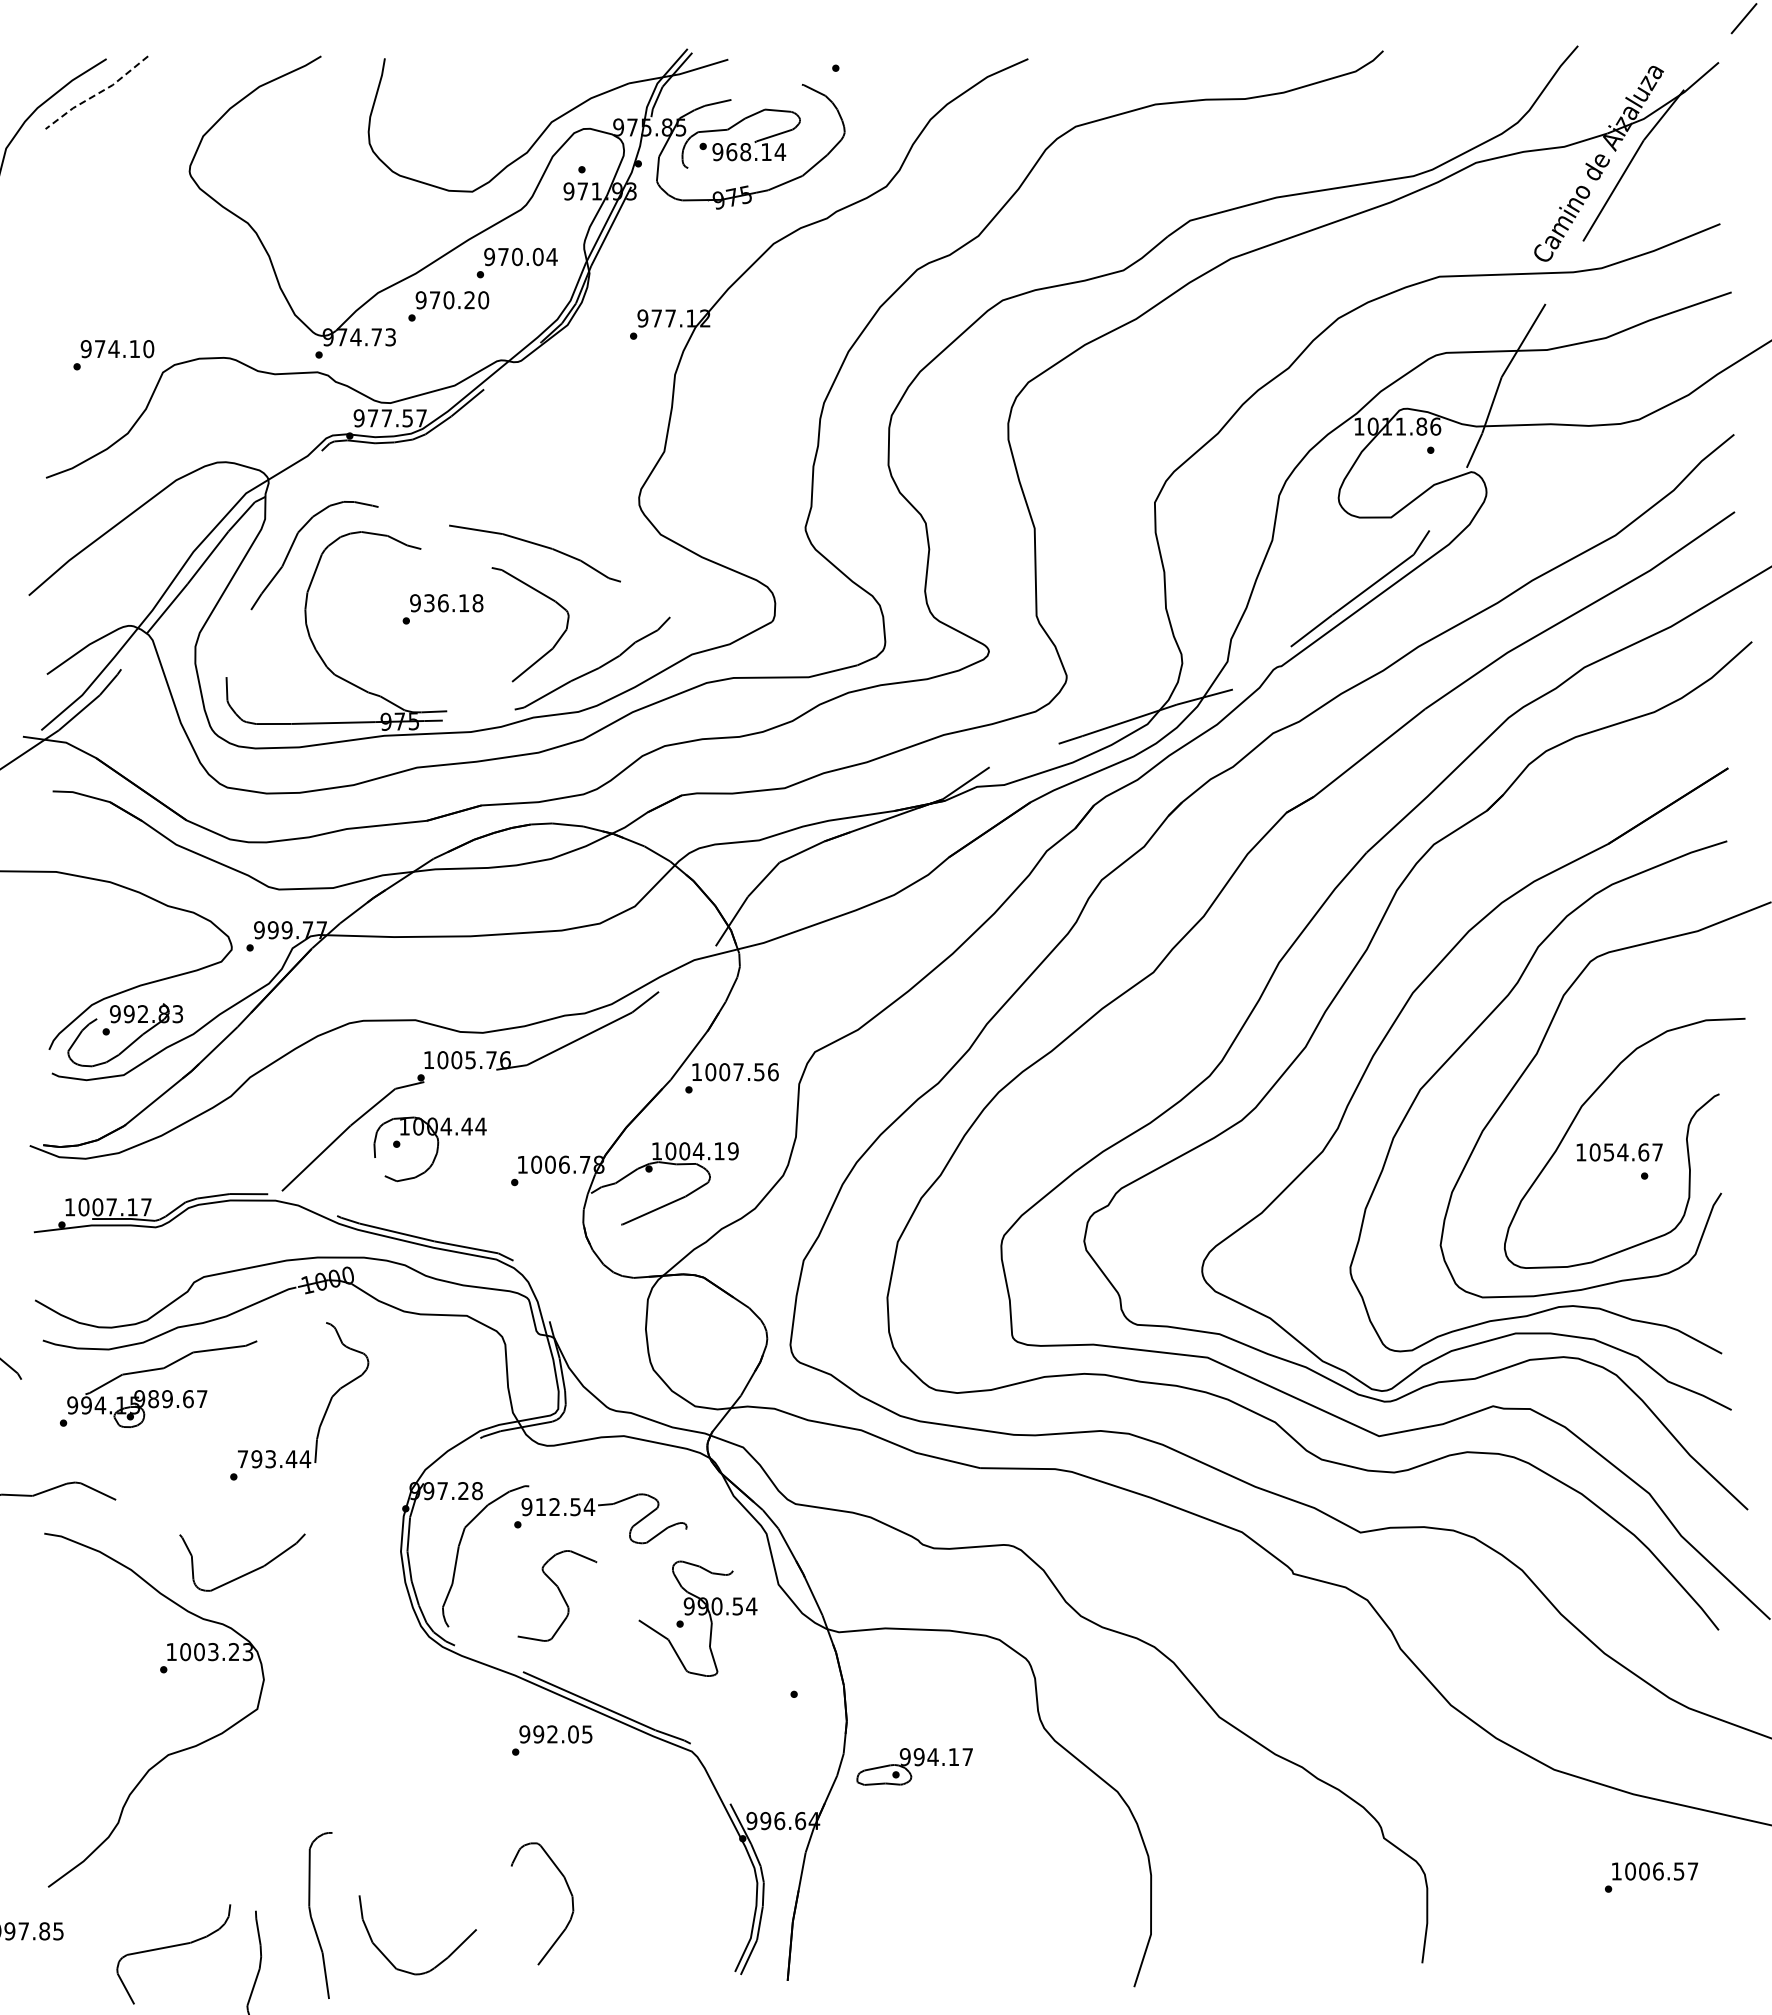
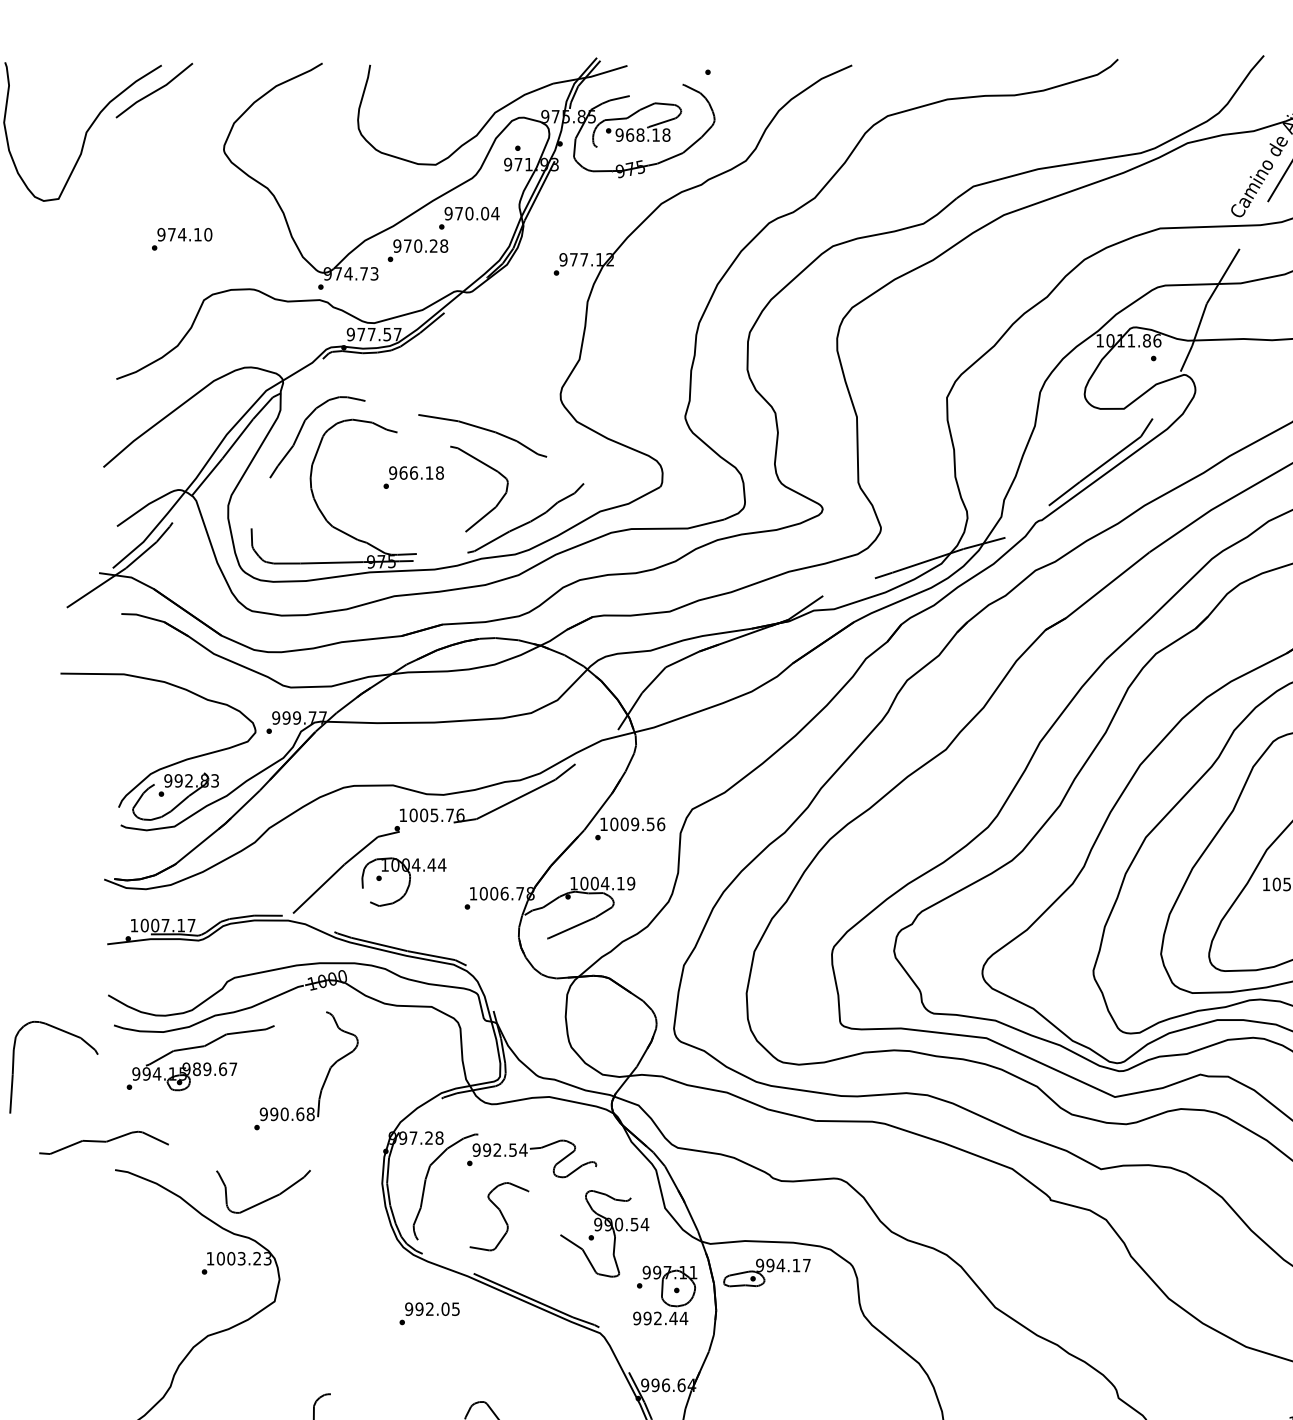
line: (97, 93) -> (154, 91), dashed -> solid
text: (780, 152) -> (666, 135), 968.14 -> 968.18
text: (483, 300) -> (444, 246), 970.20 -> 970.28
text: (113, 355) -> (181, 239), moved
text: (429, 603) -> (403, 473), 936.18 -> 966.18
text: (738, 1072) -> (635, 824), 1007.56 -> 1009.56
text: (274, 1459) -> (287, 1114), 793.44 -> 990.68
text: (540, 1507) -> (486, 1150), 912.54 -> 992.54
part: (778, 1700) -> (665, 1295), added
text: (552, 1740) -> (429, 1313), moved
part: (914, 1766) -> (766, 1272), moved

